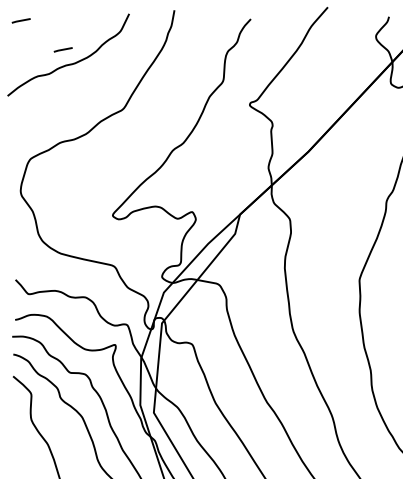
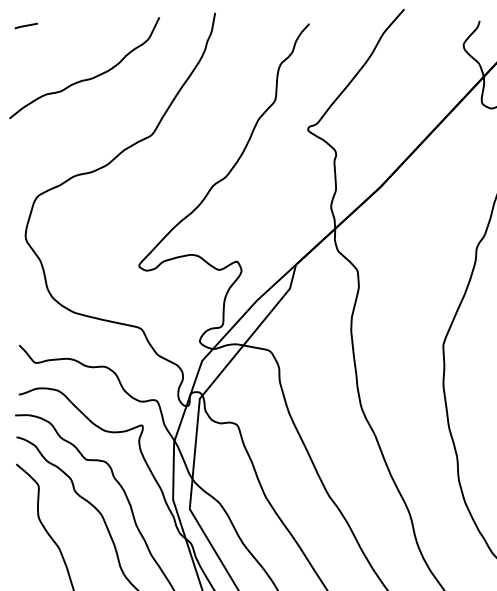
line: (62, 49) -> (77, 61), removed

